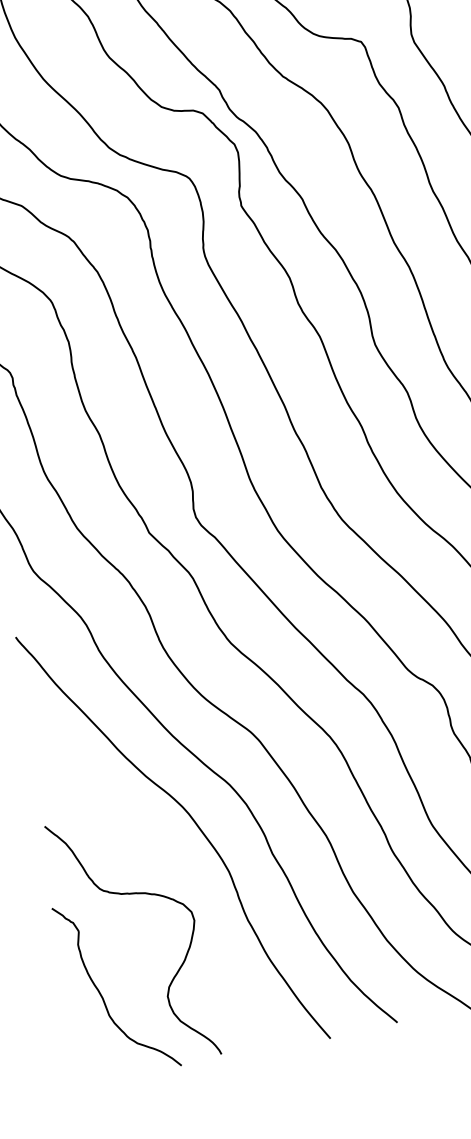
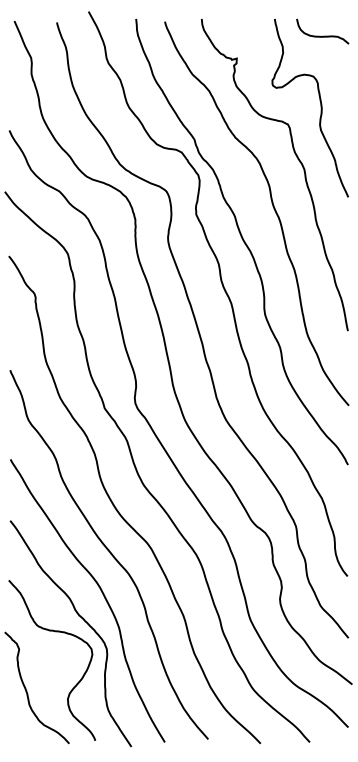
curve: (171, 869) -> (83, 620), added

